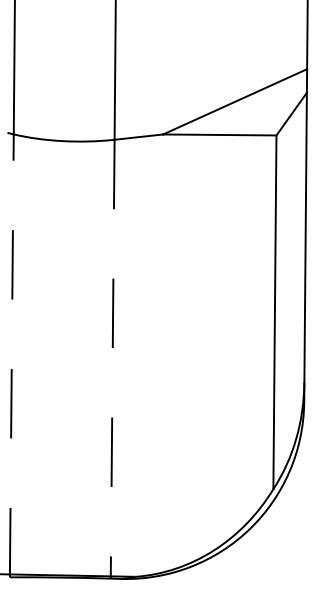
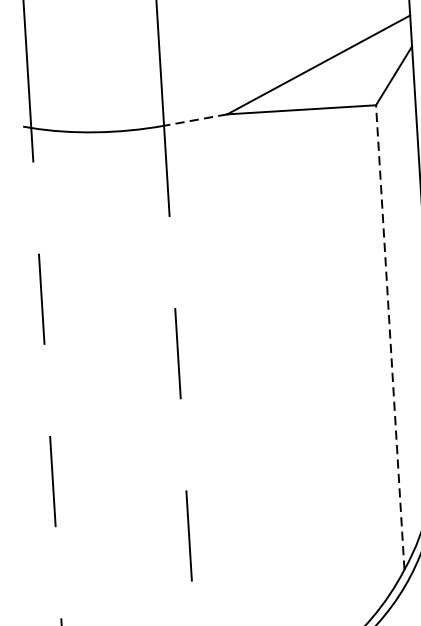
line: (138, 137) -> (195, 120), solid -> dashed
line: (274, 312) -> (389, 337), solid -> dashed

